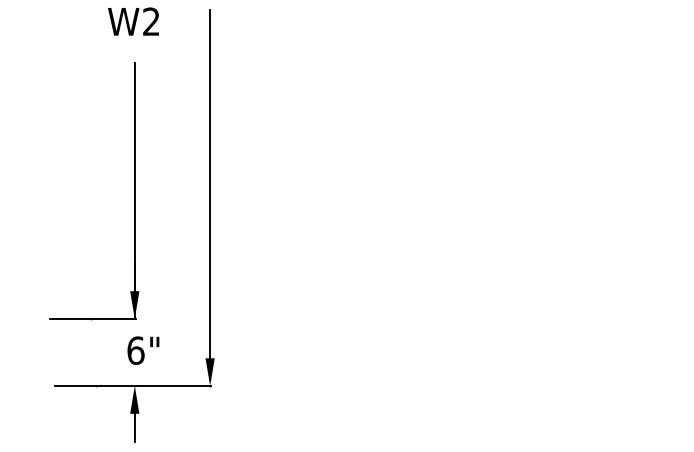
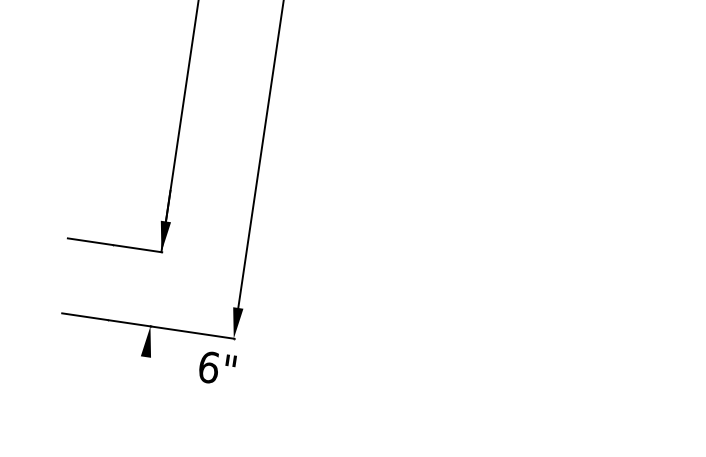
text: (143, 350) -> (217, 368), moved
line: (134, 427) -> (143, 372), removed

